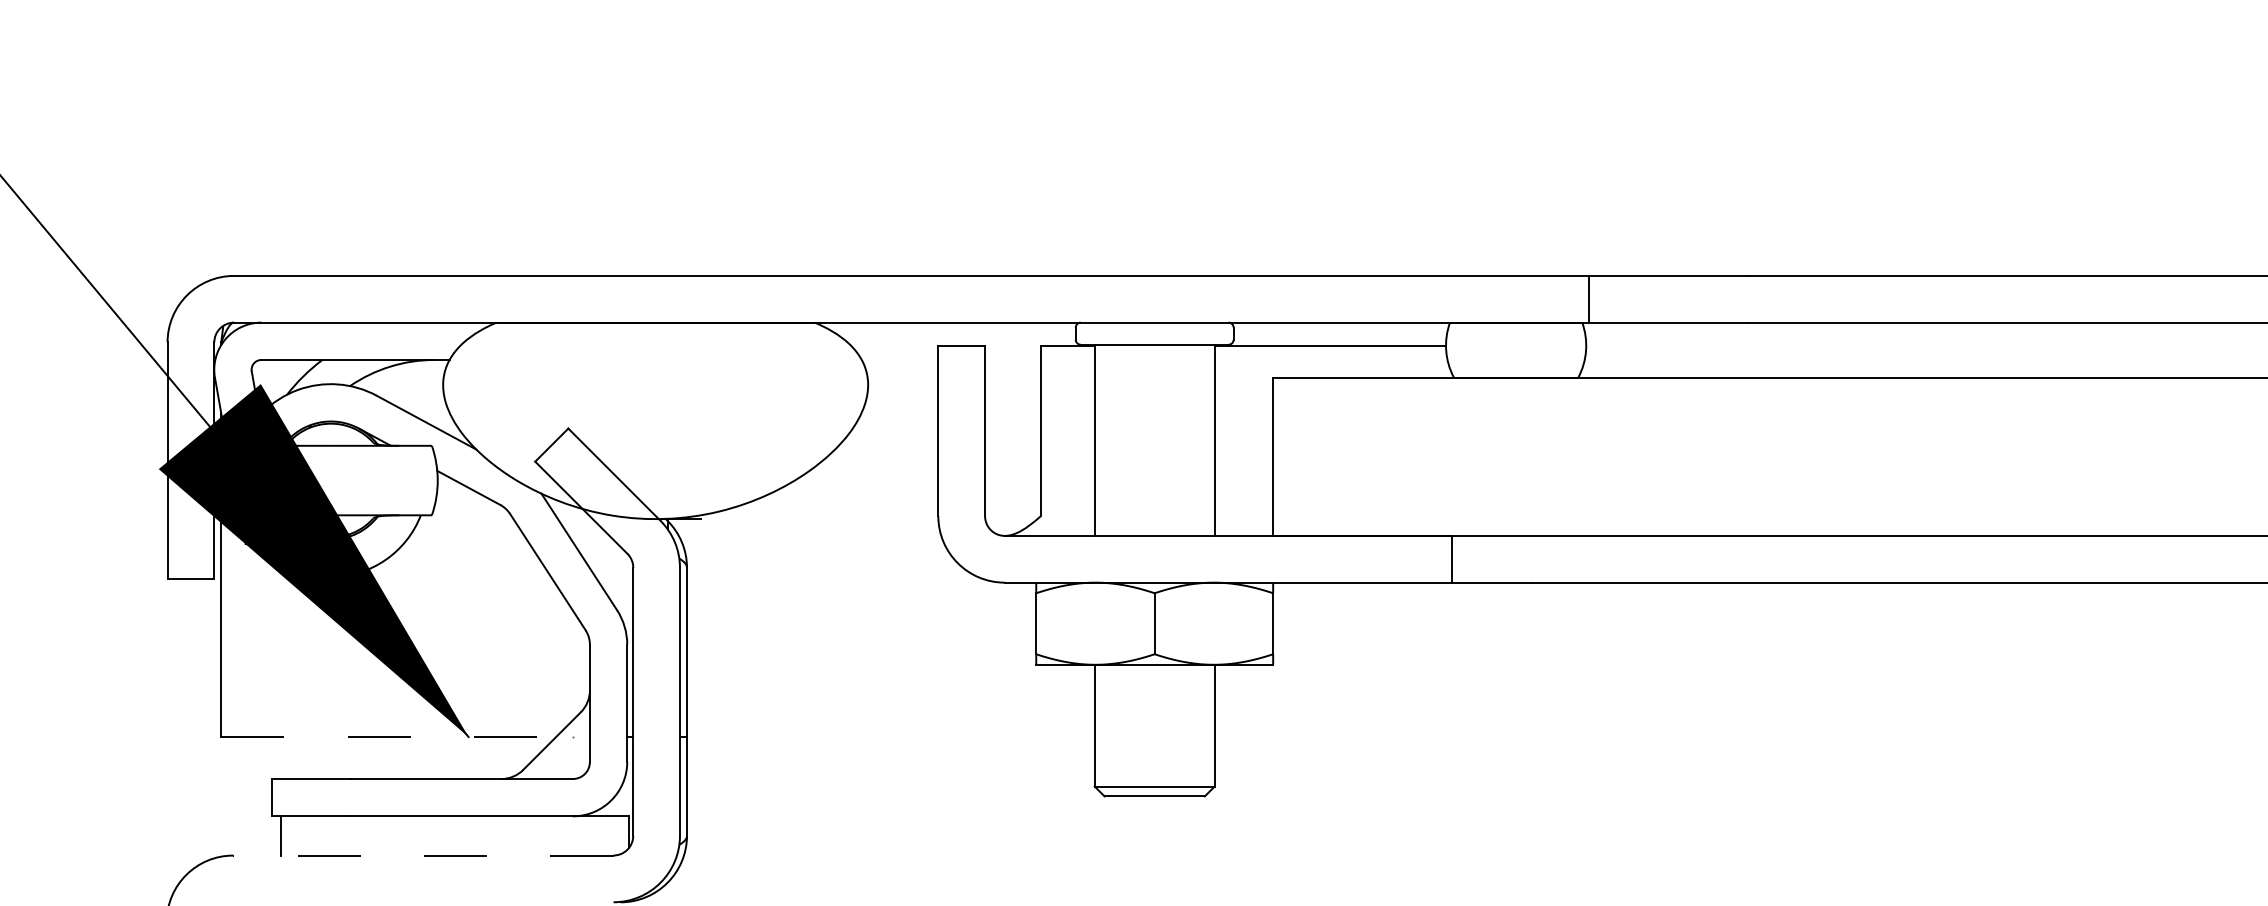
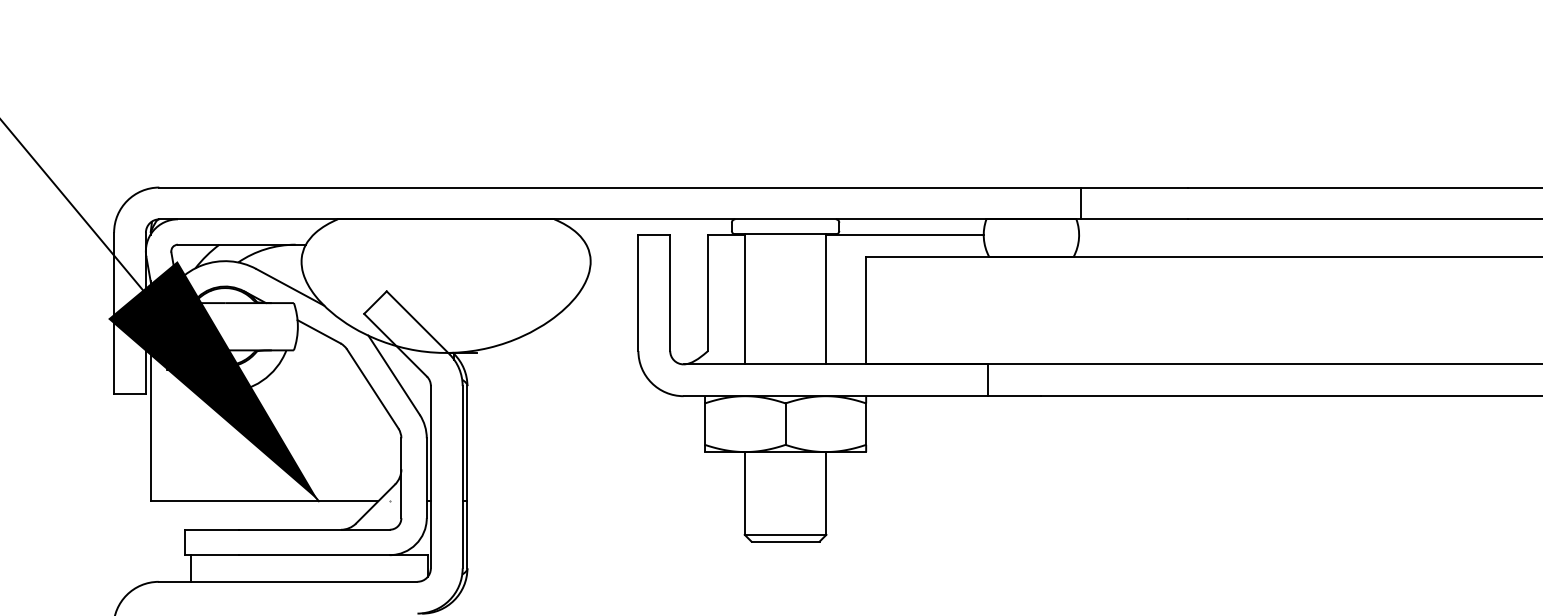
line: (388, 737) -> (264, 501), dashed -> solid
line: (422, 855) -> (287, 581), dashed -> solid

